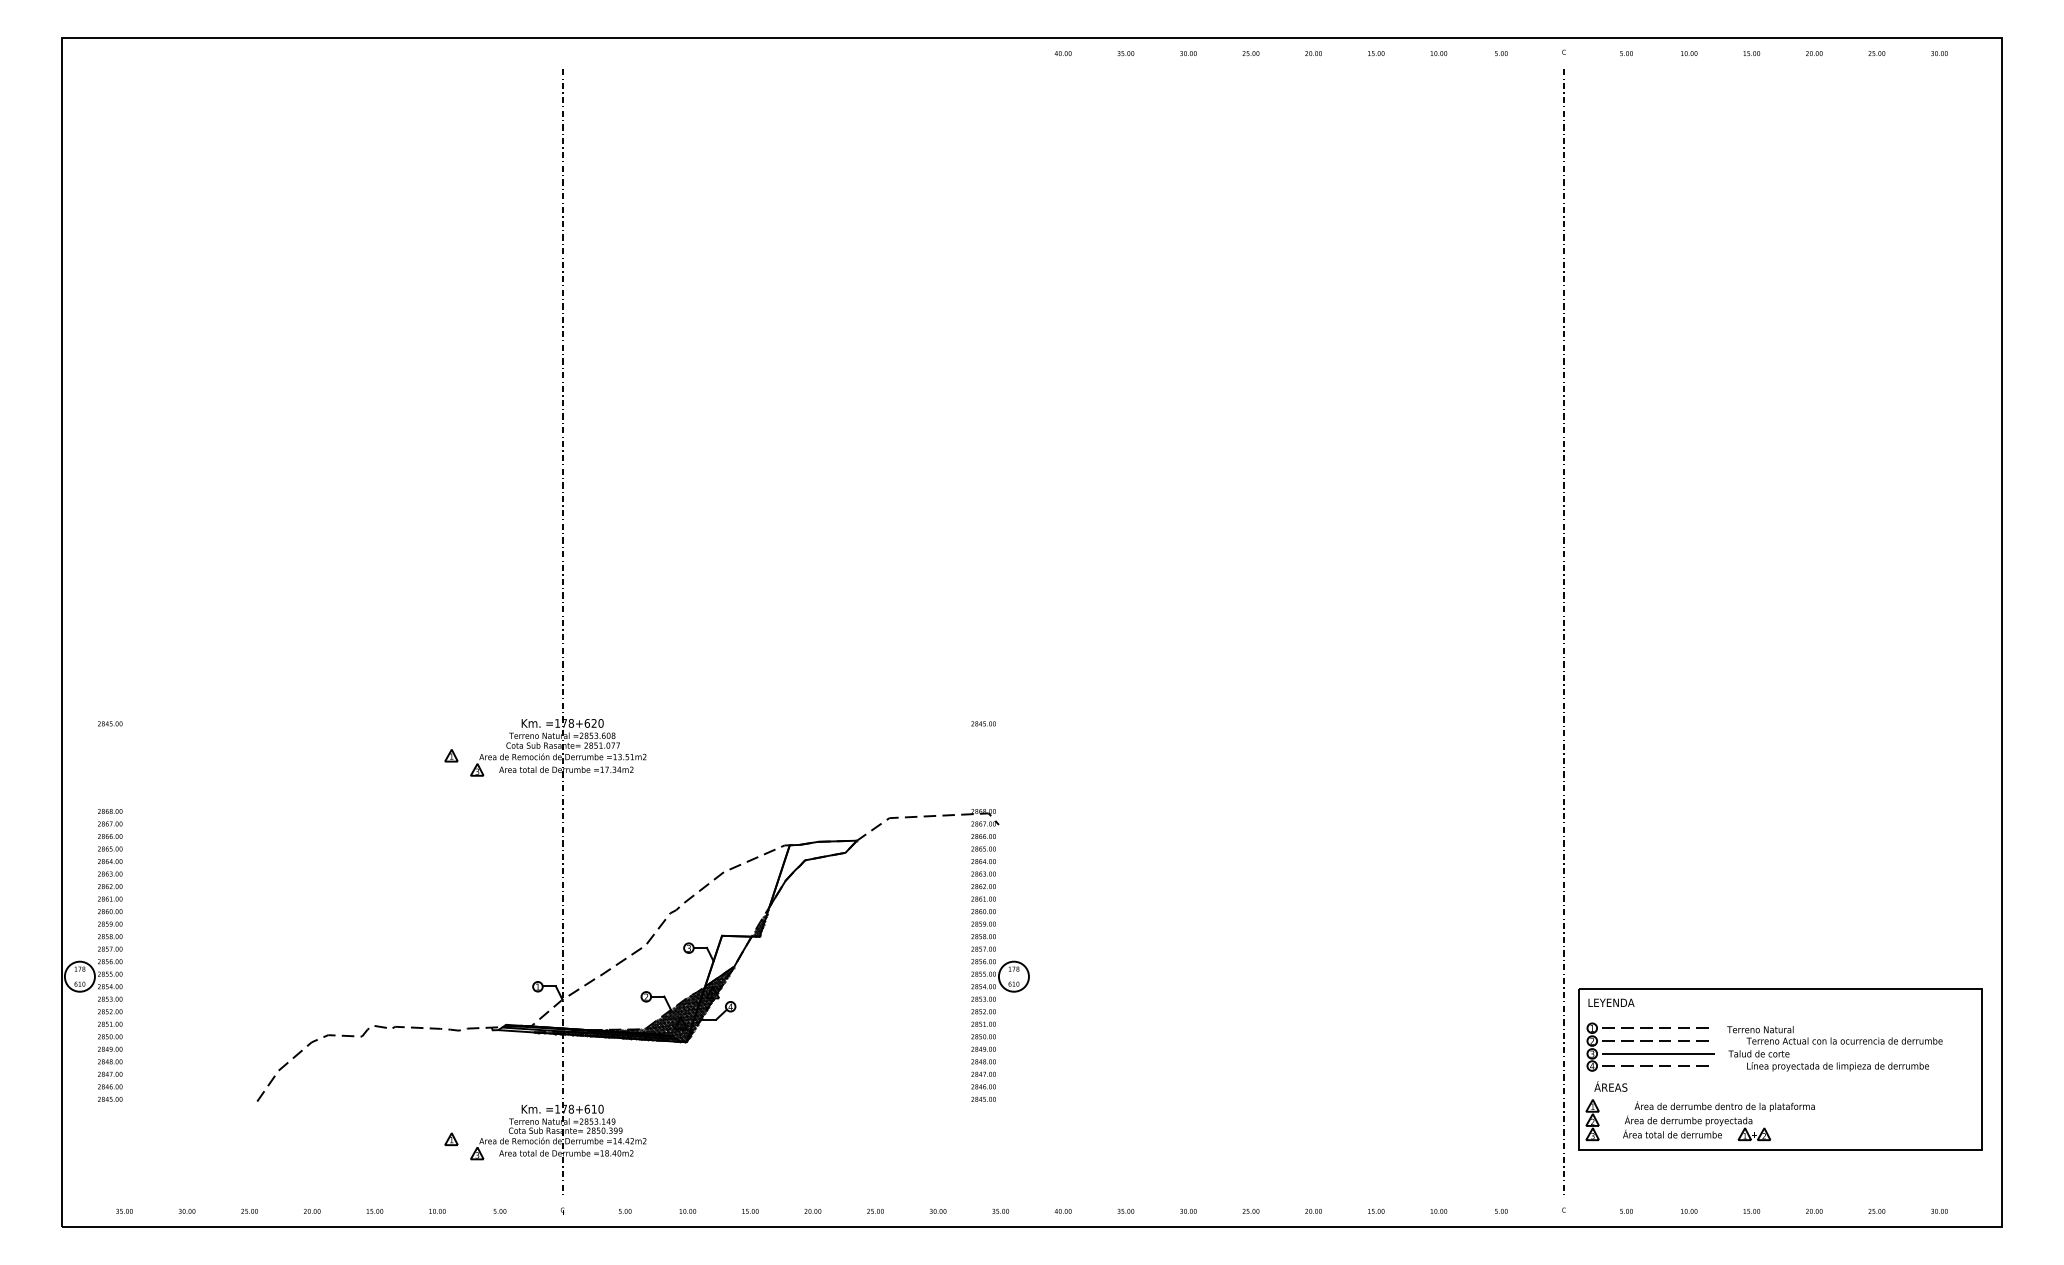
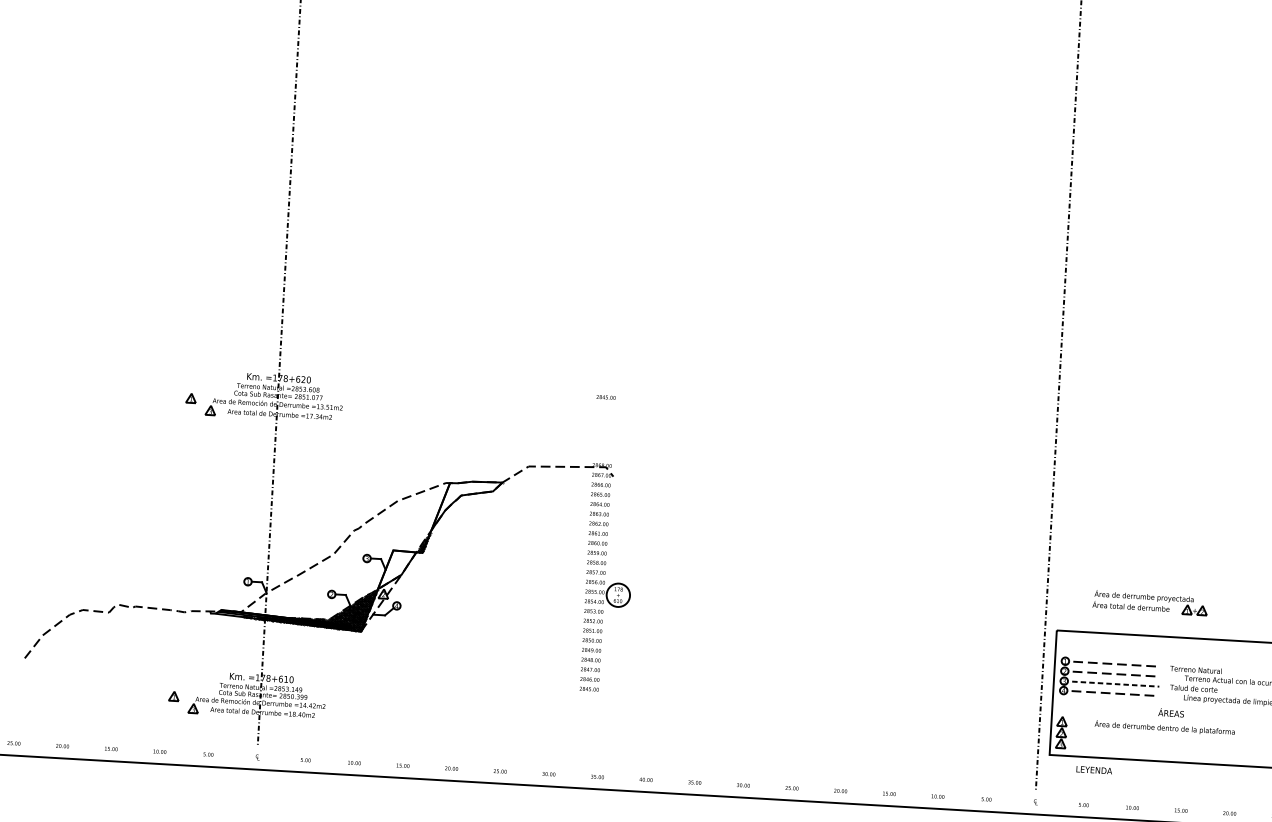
text: (1611, 1002) -> (1094, 769), moved
hatch: (710, 1004) -> (381, 603), removed
line: (1659, 1053) -> (1116, 683), solid -> dashed
text: (1610, 1086) -> (1170, 712), moved
part: (1697, 1128) -> (1150, 603), moved

